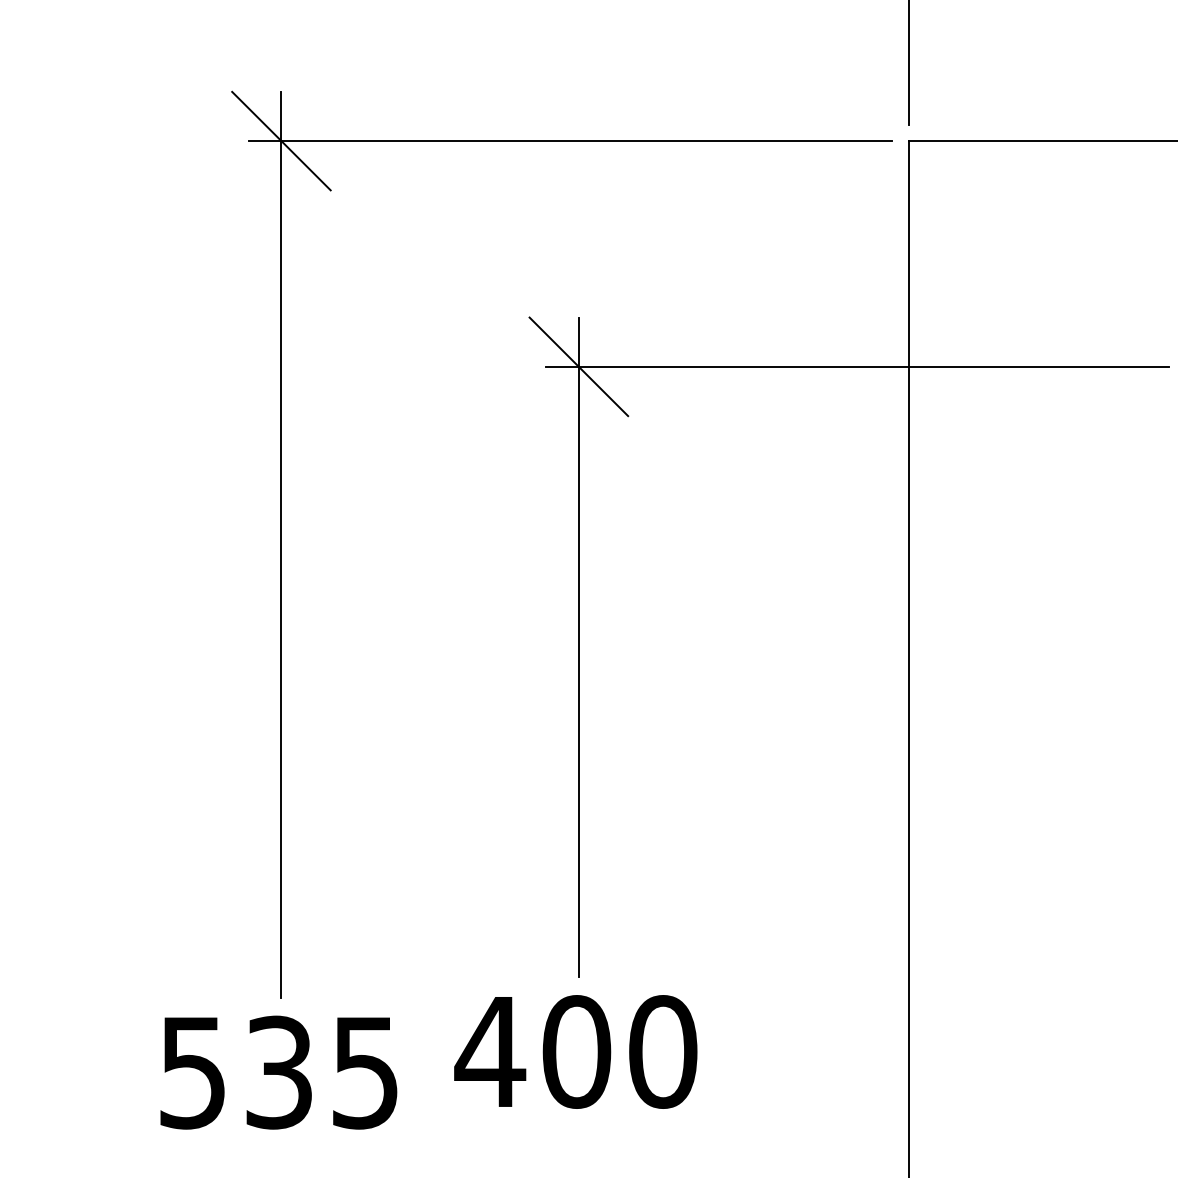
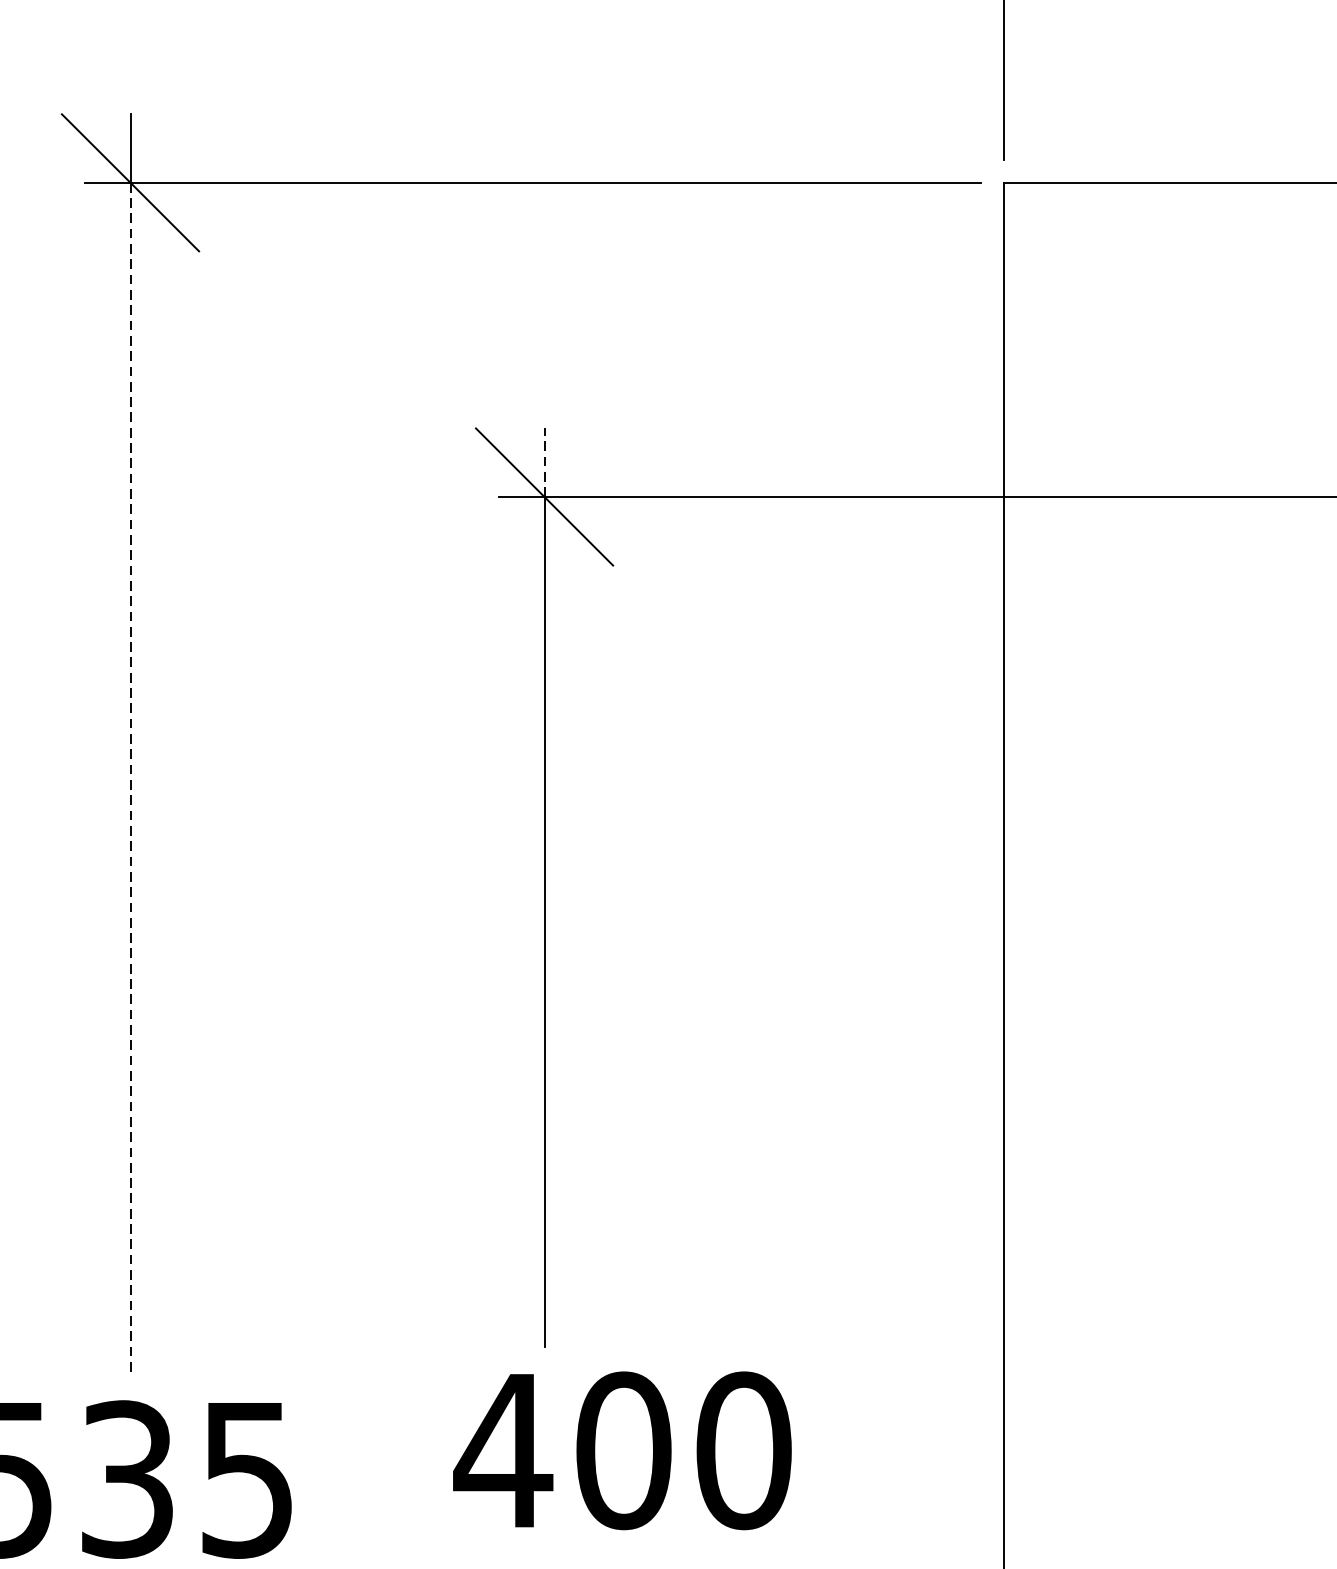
line: (578, 342) -> (544, 463), solid -> dashed
line: (281, 569) -> (130, 779), solid -> dashed
text: (575, 1051) -> (621, 1450), moved

